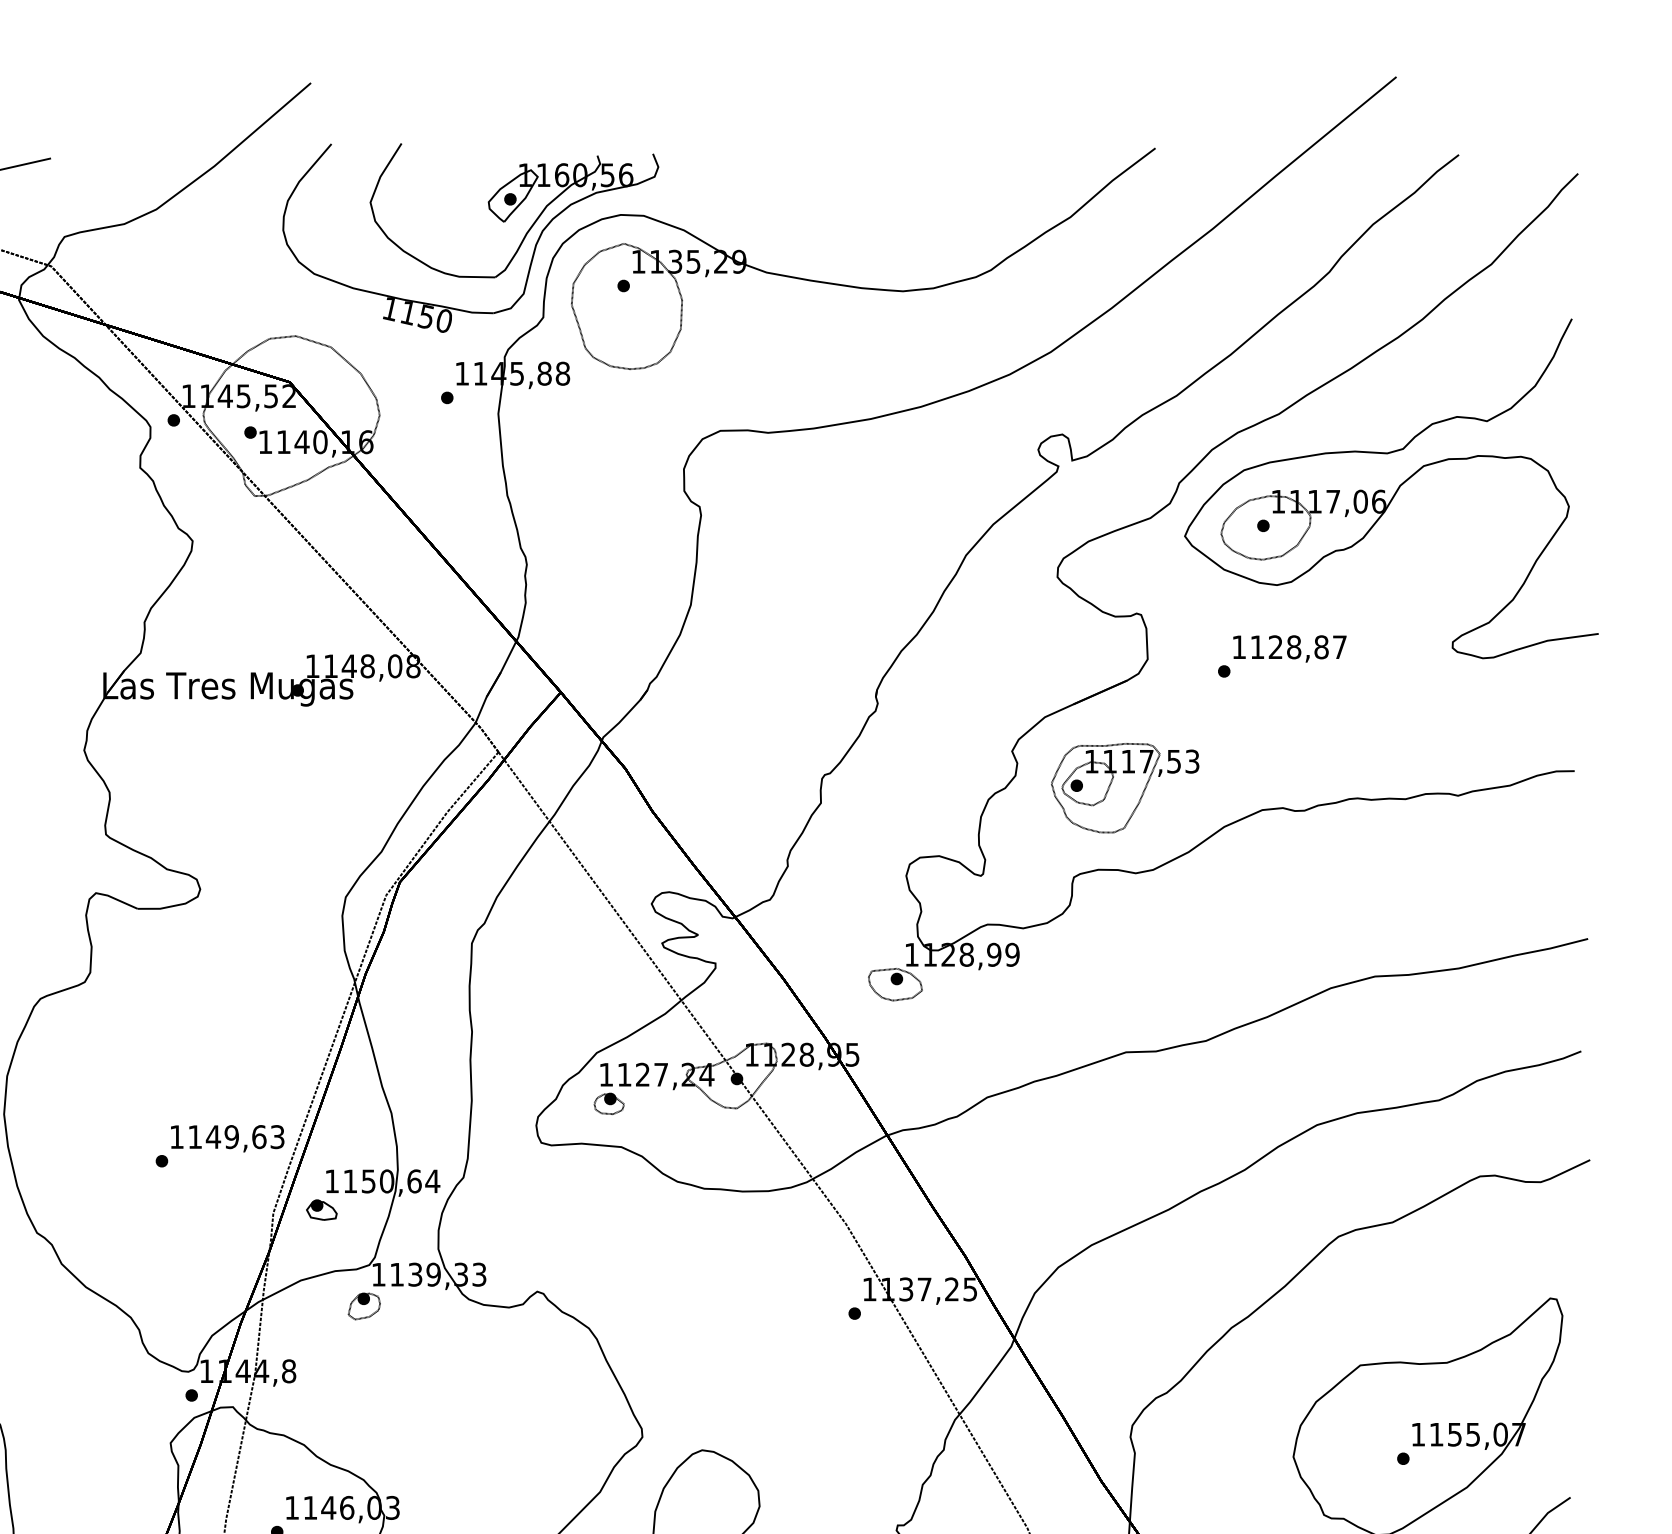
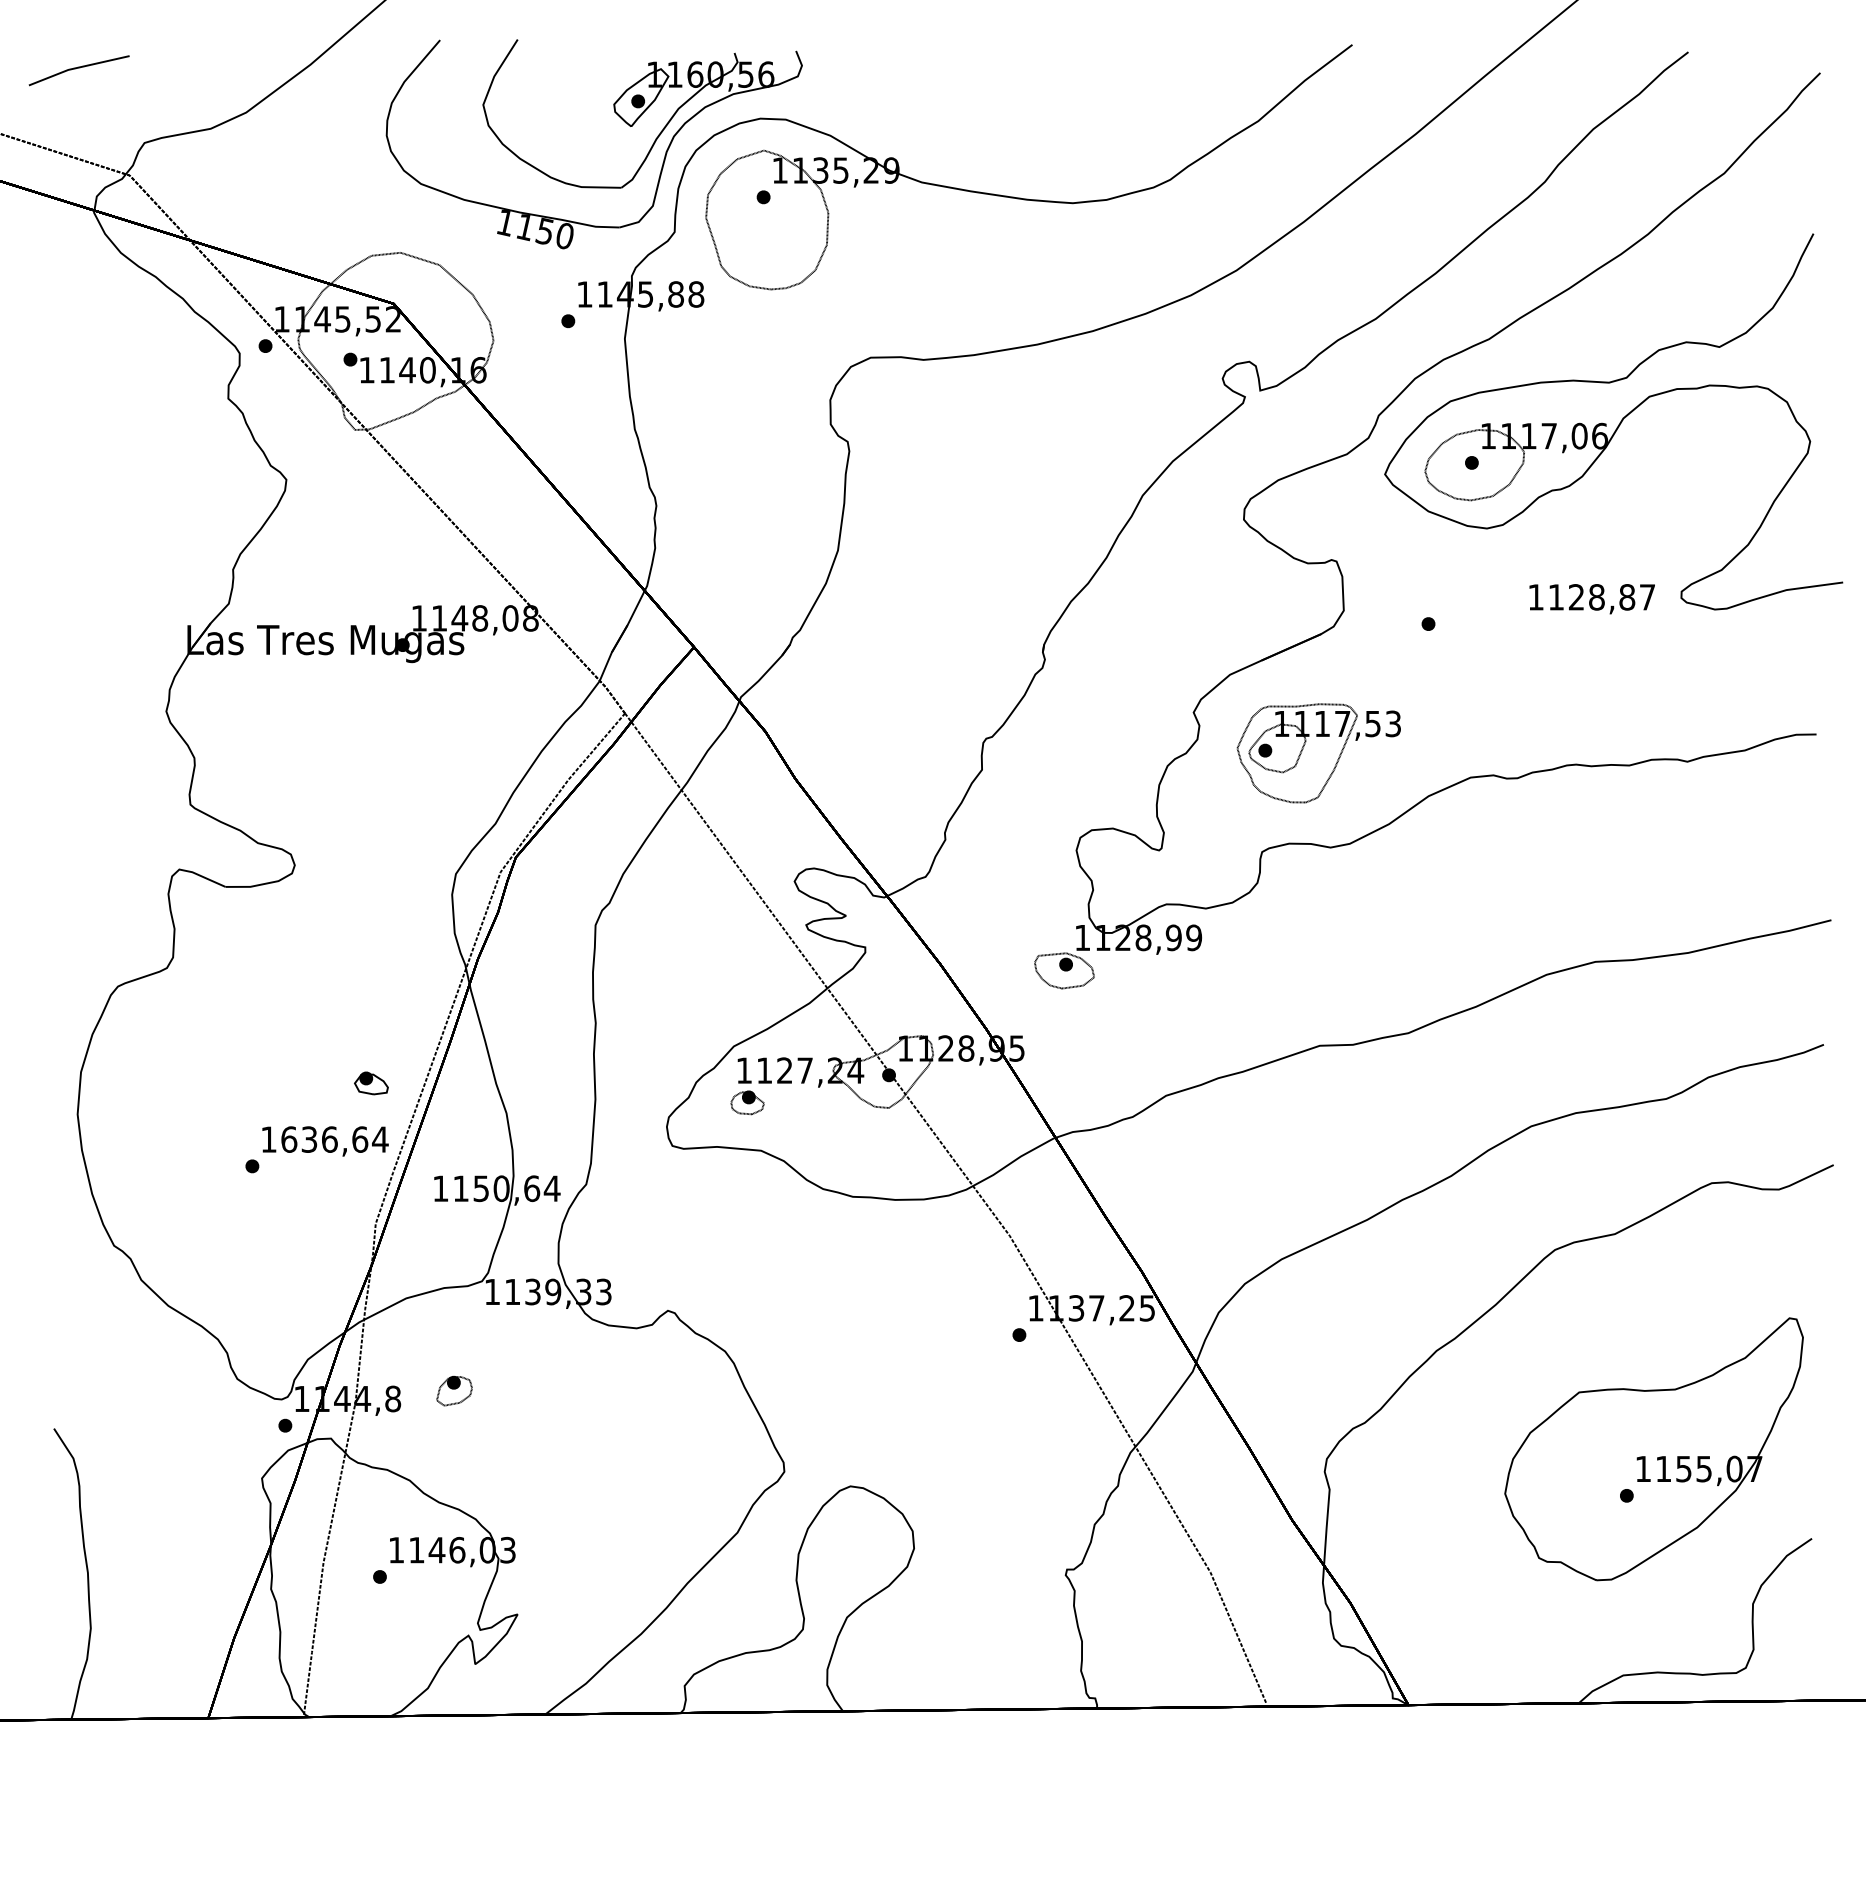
text: (1289, 649) -> (1591, 599), moved
text: (236, 1136) -> (334, 1139), 1149,63 -> 1636,64
part: (321, 1210) -> (371, 1083), moved
part: (364, 1305) -> (454, 1390), moved

